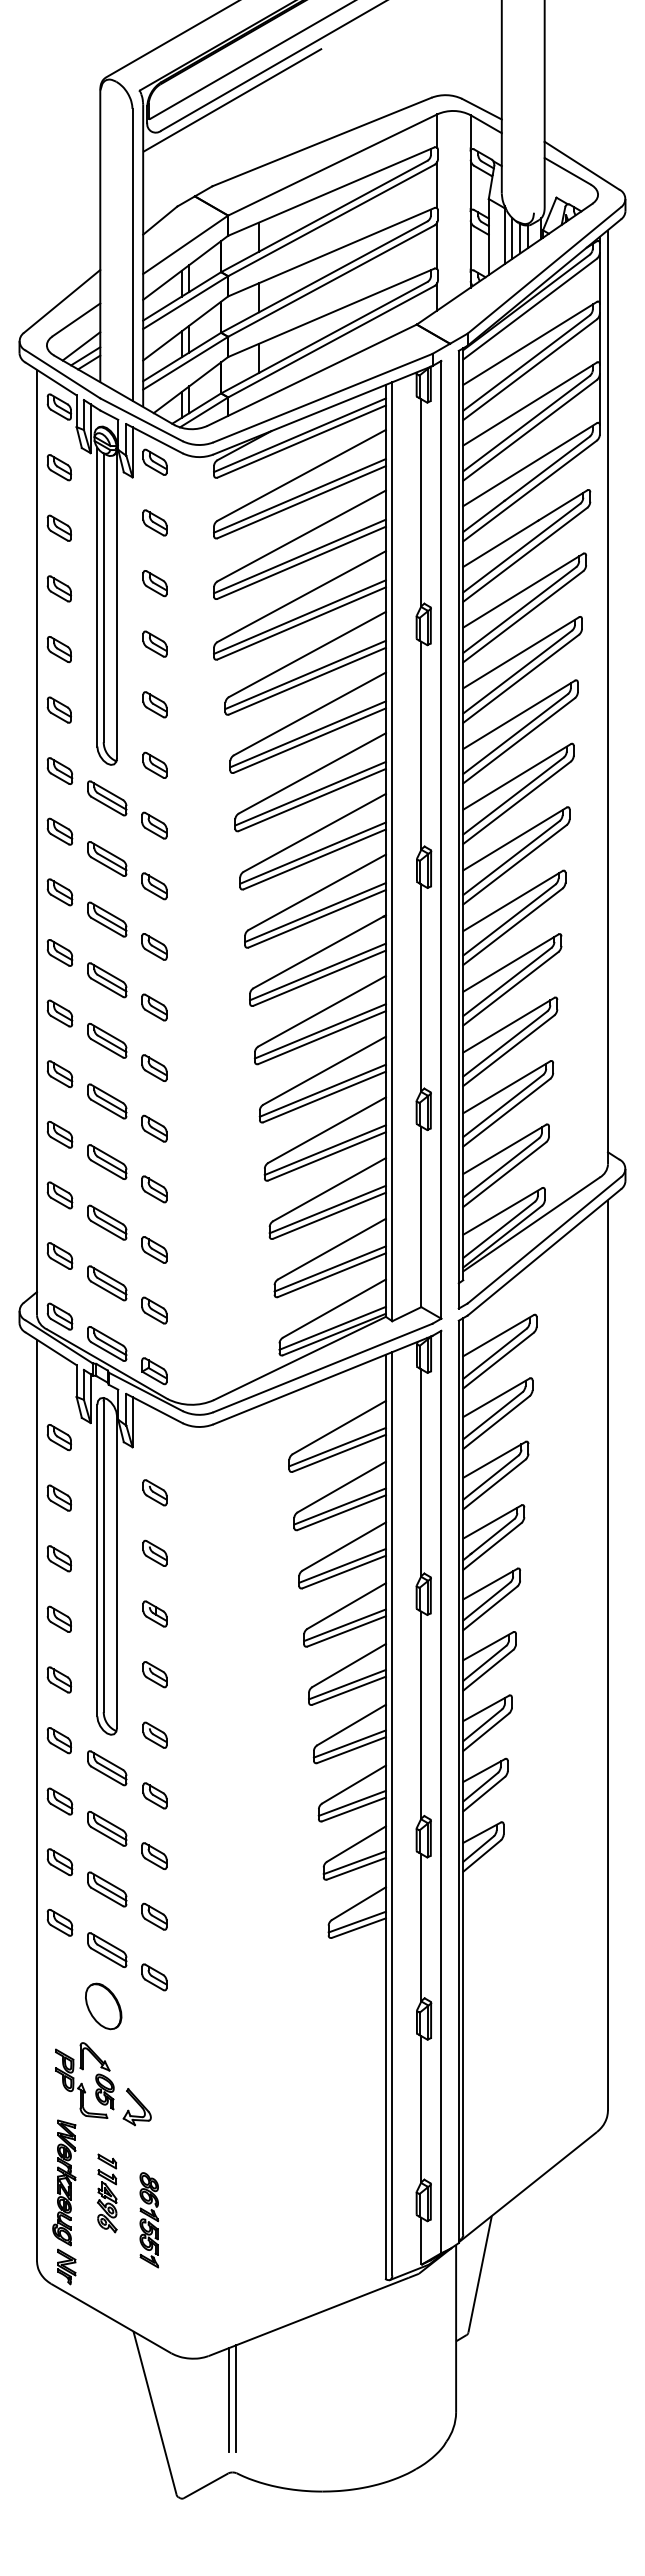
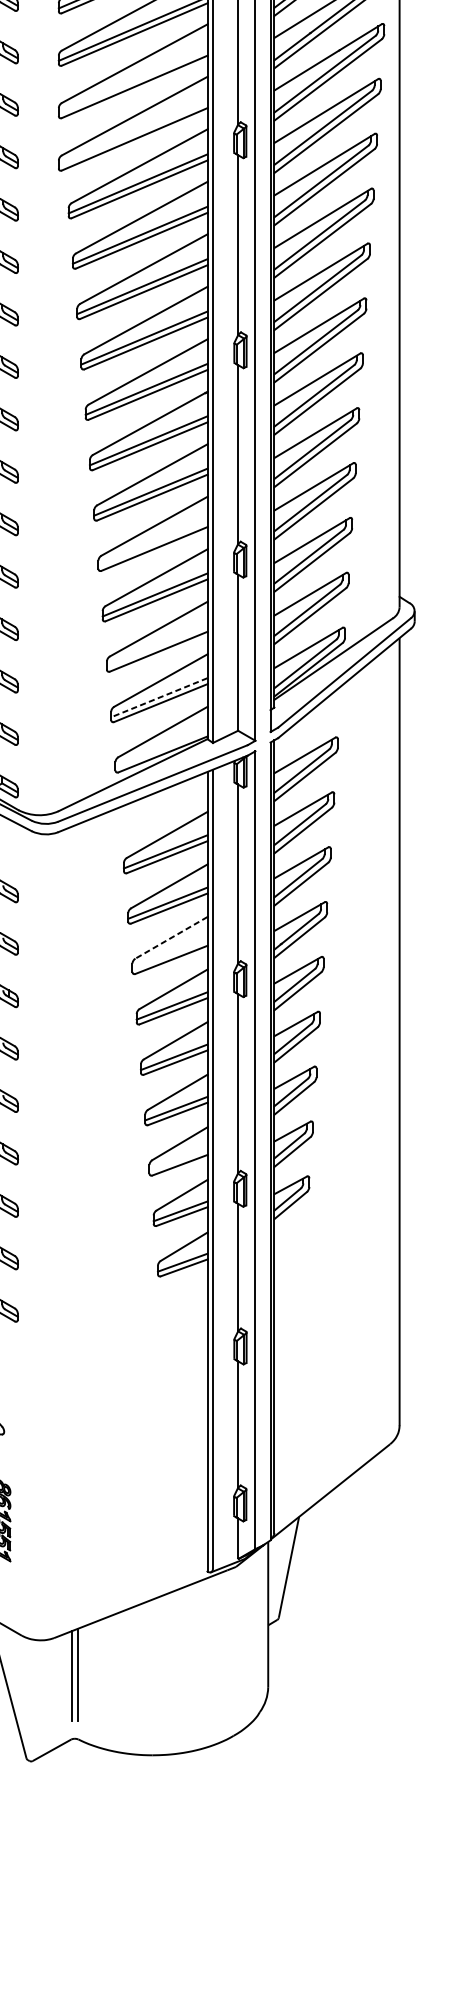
line: (299, 556) -> (132, 81), removed
line: (299, 616) -> (132, 133), removed
line: (322, 1090) -> (152, 543), removed
line: (327, 1209) -> (156, 646), removed
line: (329, 1269) -> (158, 698), solid -> dashed
line: (332, 1327) -> (161, 748), removed
line: (343, 1546) -> (170, 937), solid -> dashed
line: (342, 1565) -> (169, 954), removed
line: (351, 1802) -> (177, 1159), removed

